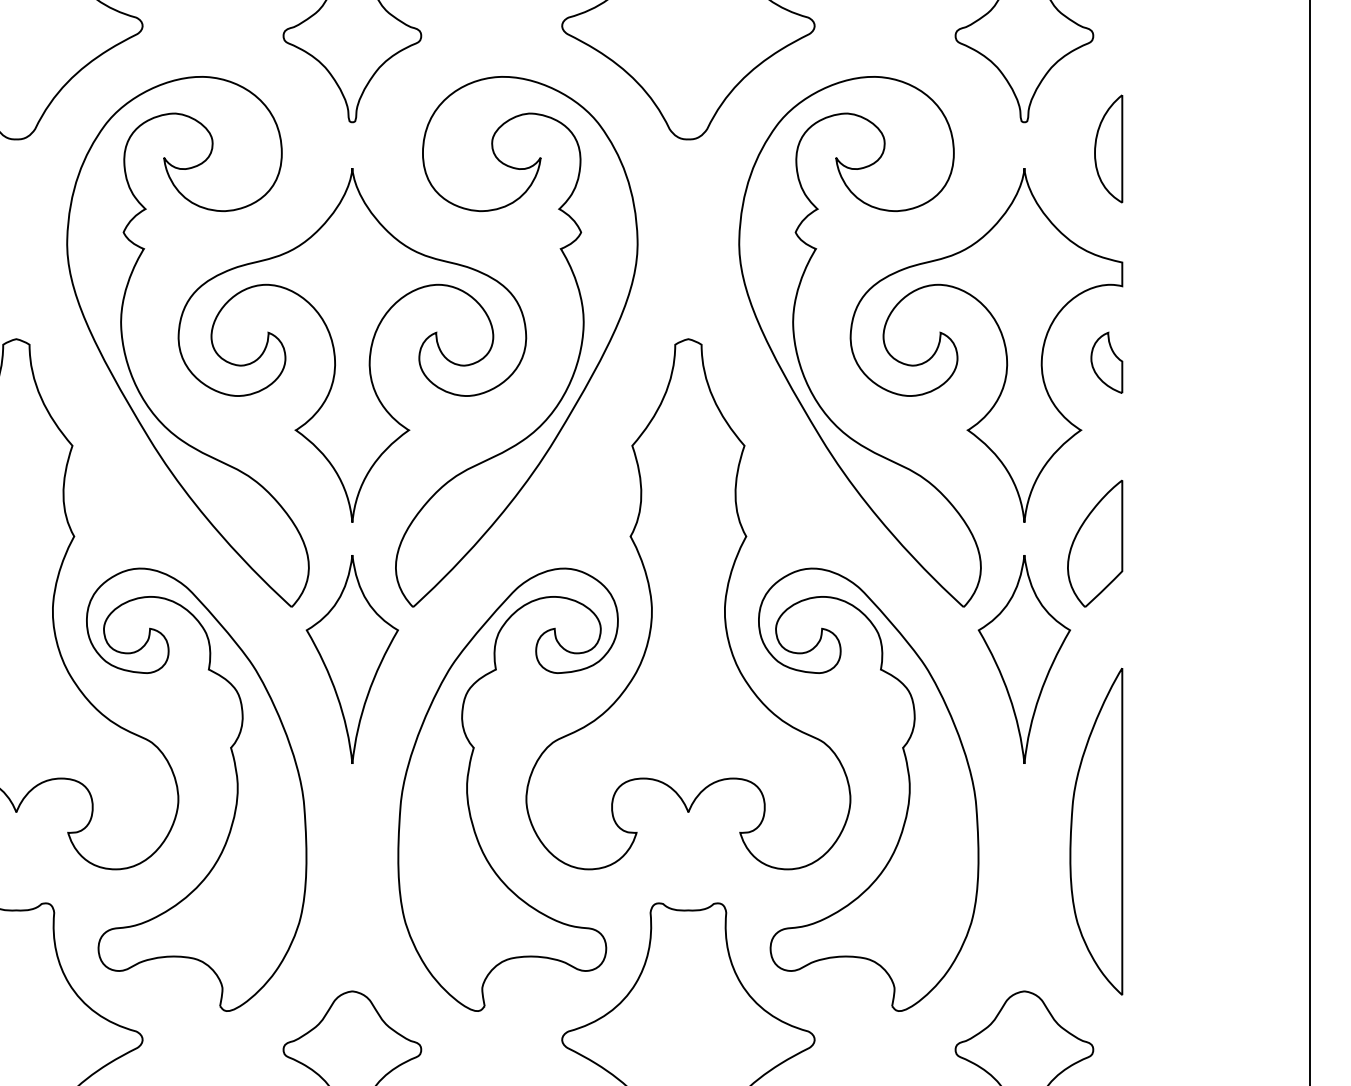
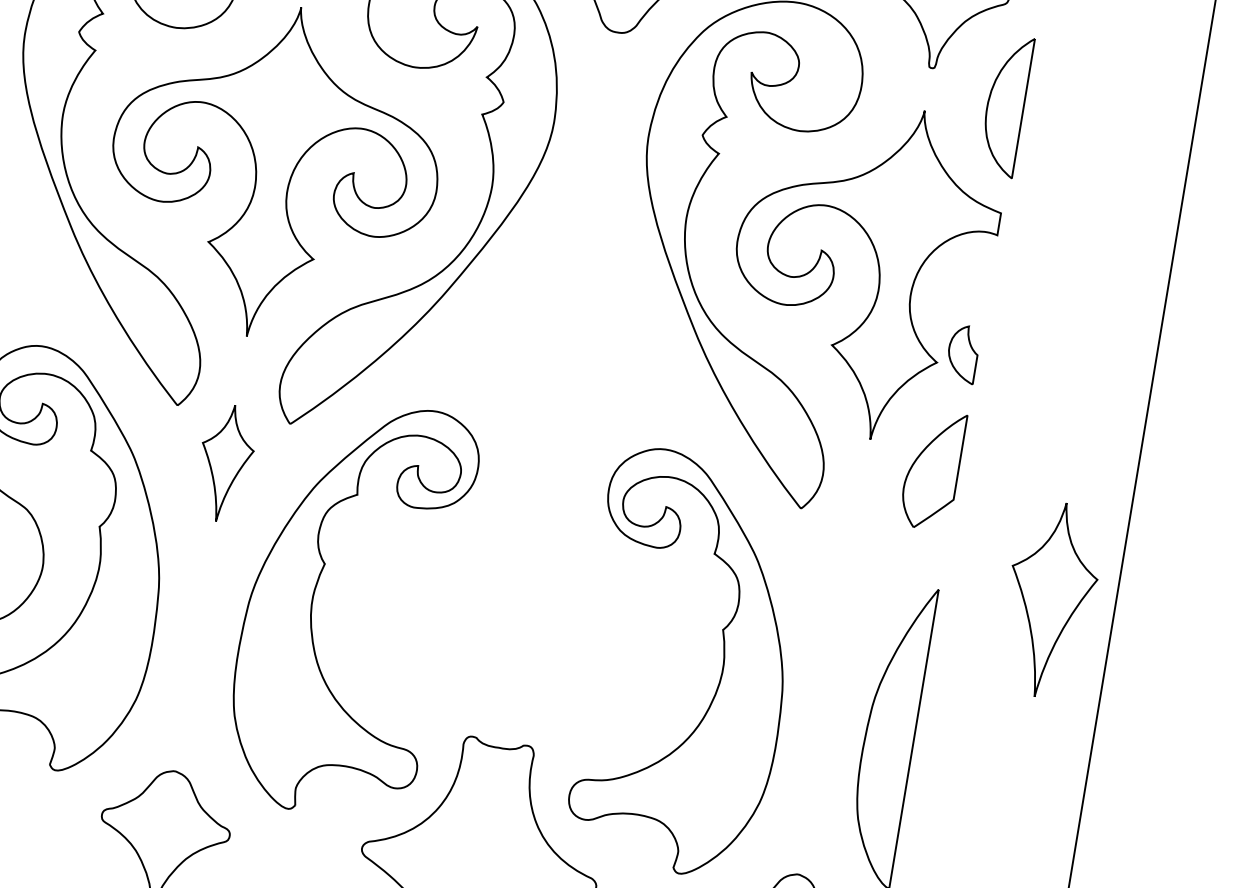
part: (1108, 148) -> (1005, 105), size x1.4
part: (1106, 362) -> (962, 353), moved
part: (688, 604) -> (546, 463), removed
part: (351, 659) -> (224, 463), size x0.6
part: (1023, 659) -> (1049, 599), moved

